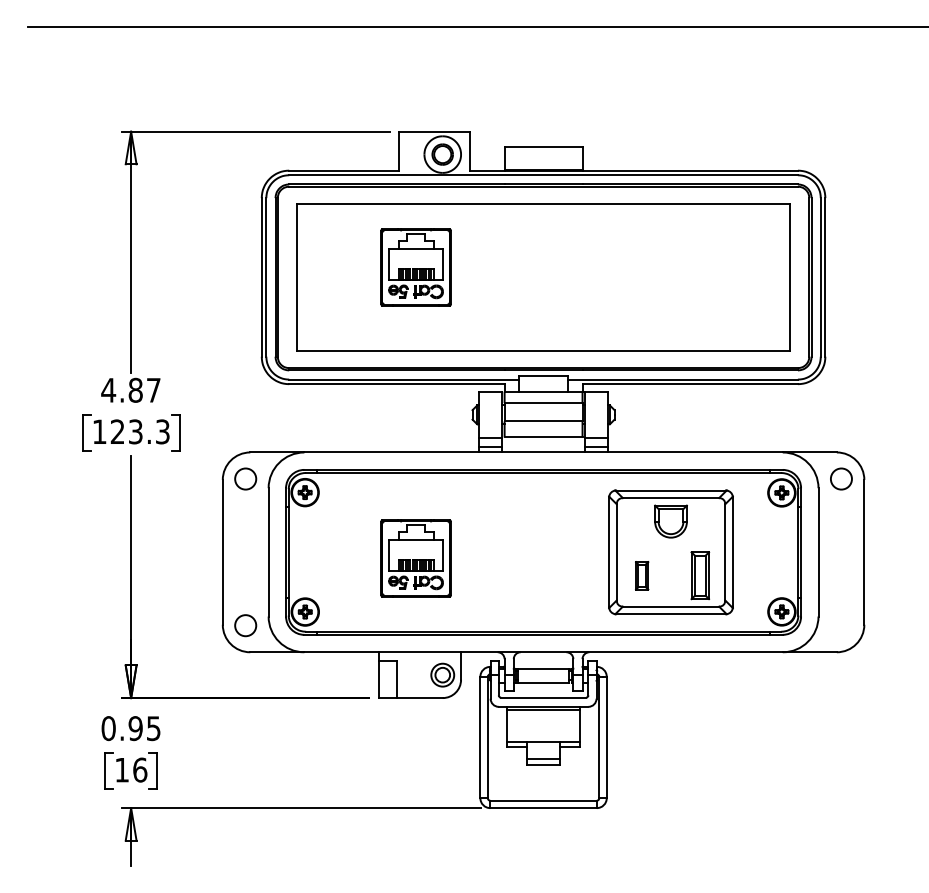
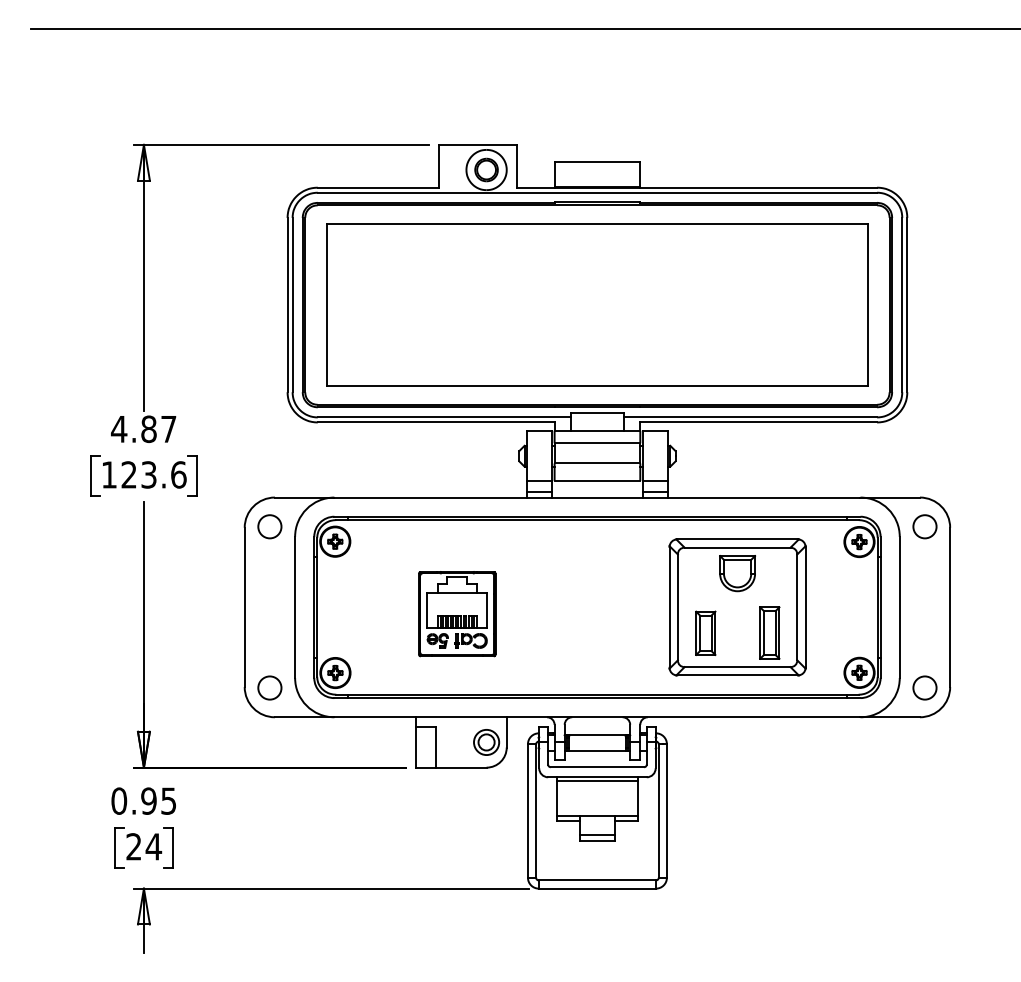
part: (416, 267) -> (457, 294), removed
text: (162, 431) -> (178, 474), 123.3 -> 123.6
part: (641, 575) -> (705, 632), size x1.43
circle: (840, 625) -> (924, 687), added
text: (131, 769) -> (144, 846), 16 -> 24

